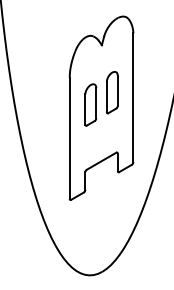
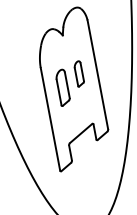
part: (112, 92) -> (79, 73), size x0.7

